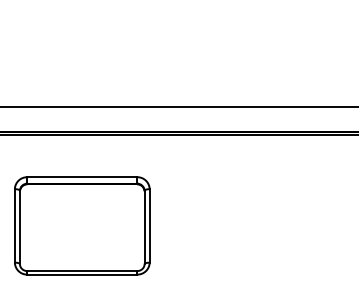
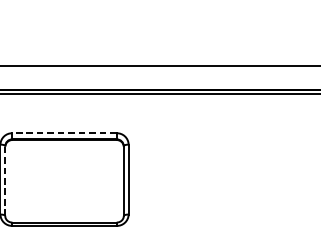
line: (82, 177) -> (64, 133), solid -> dashed
line: (19, 227) -> (4, 181), solid -> dashed

